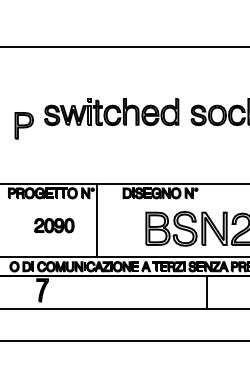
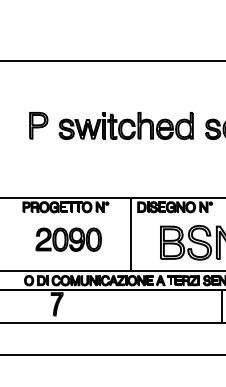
part: (23, 125) -> (38, 125), moved
line: (97, 219) -> (131, 233), moved
part: (54, 225) -> (69, 239), size x1.67

